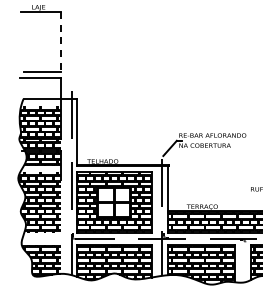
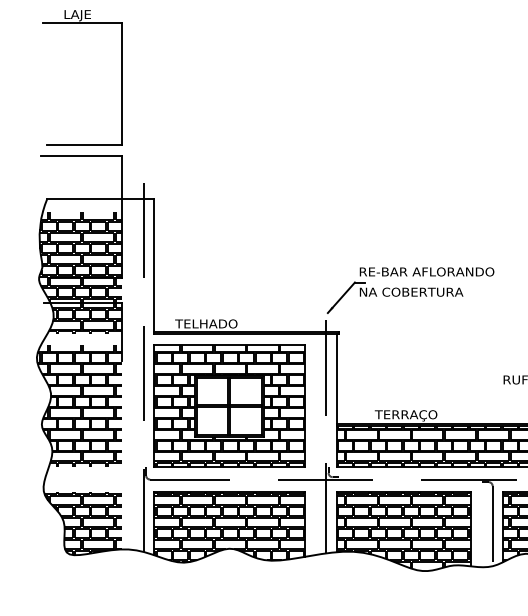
line: (60, 42) -> (121, 85), dashed -> solid
line: (245, 261) -> (492, 524), added

